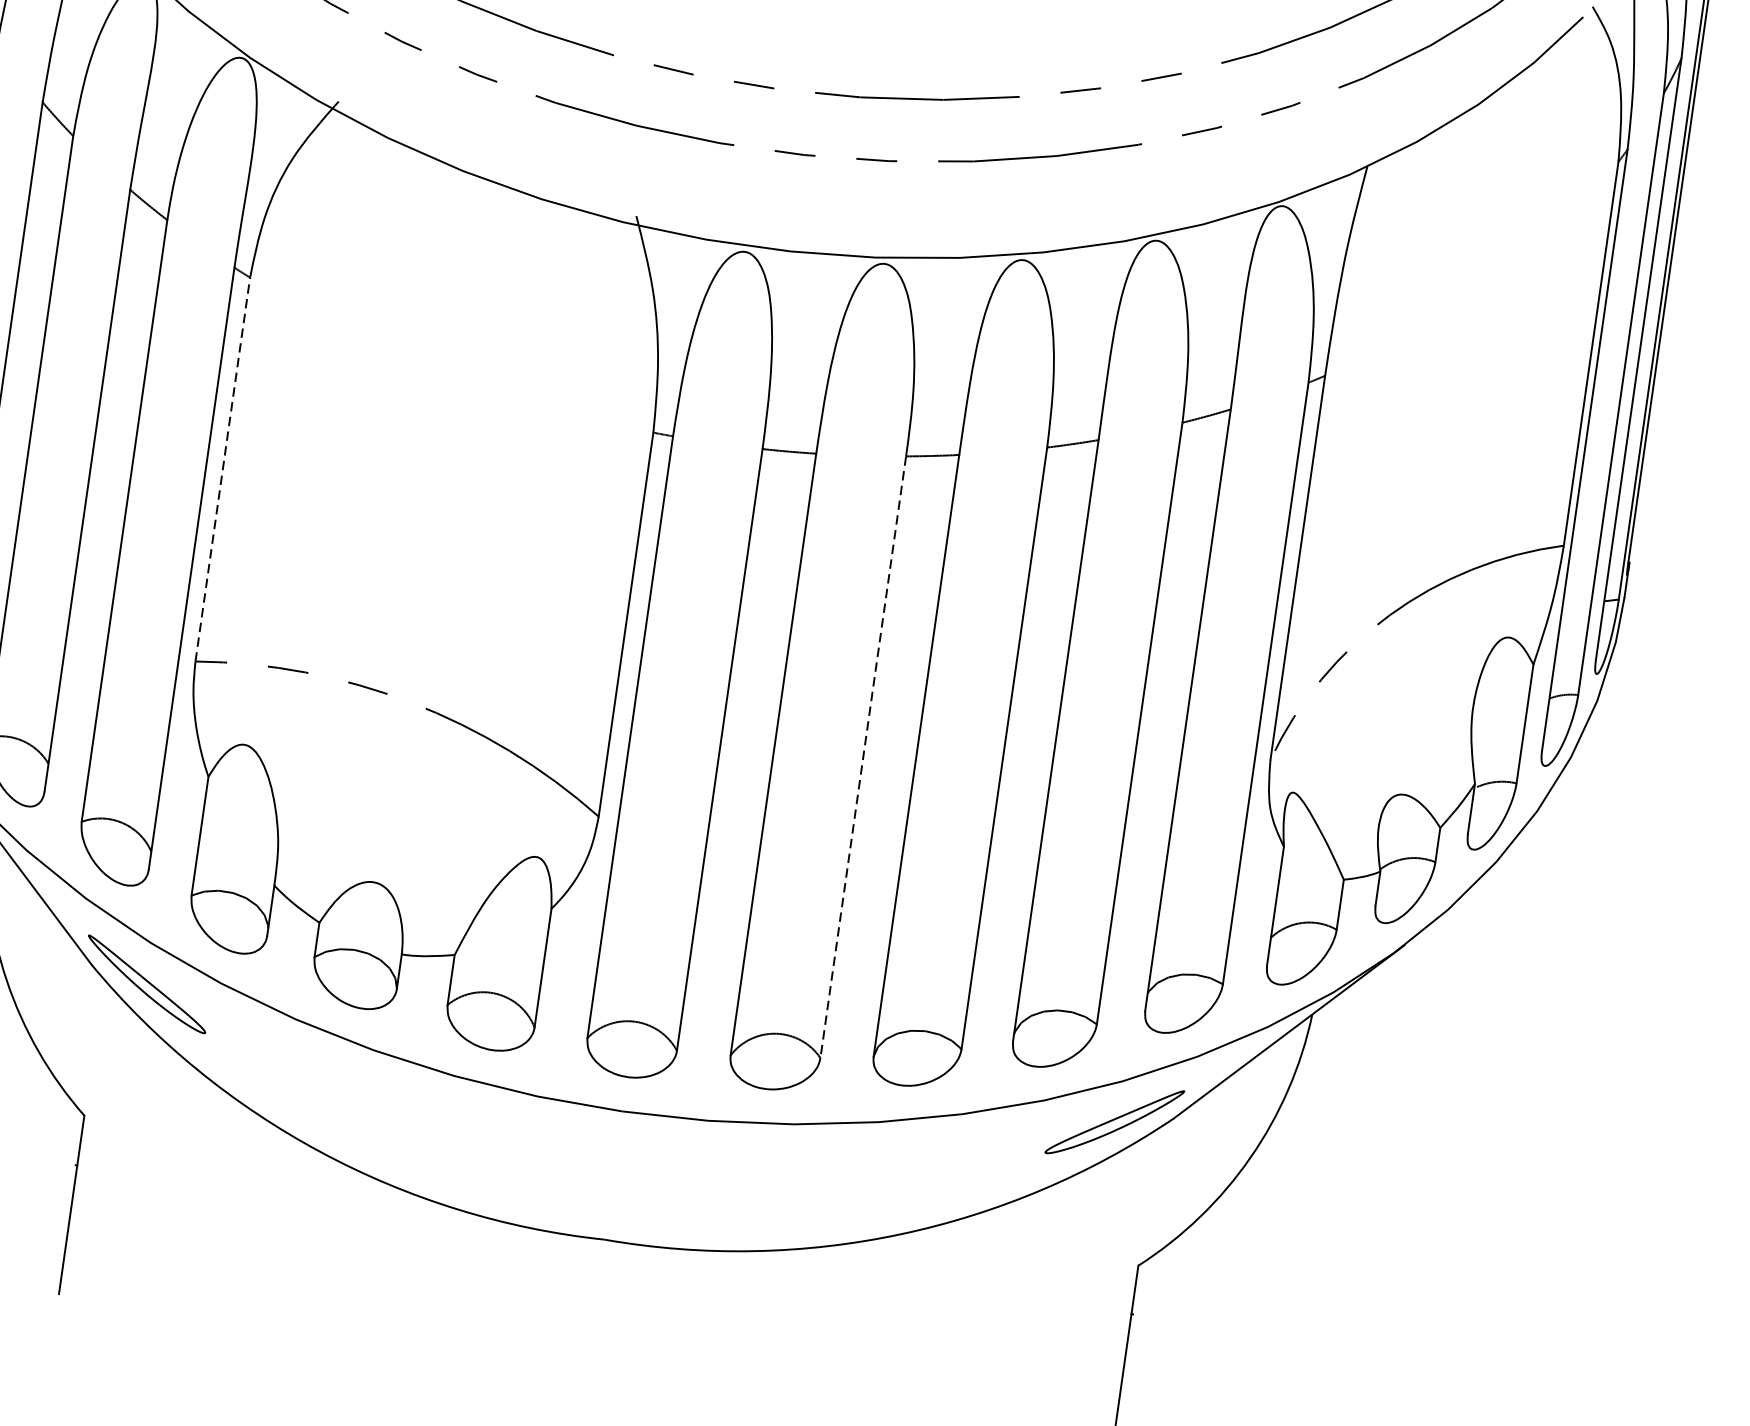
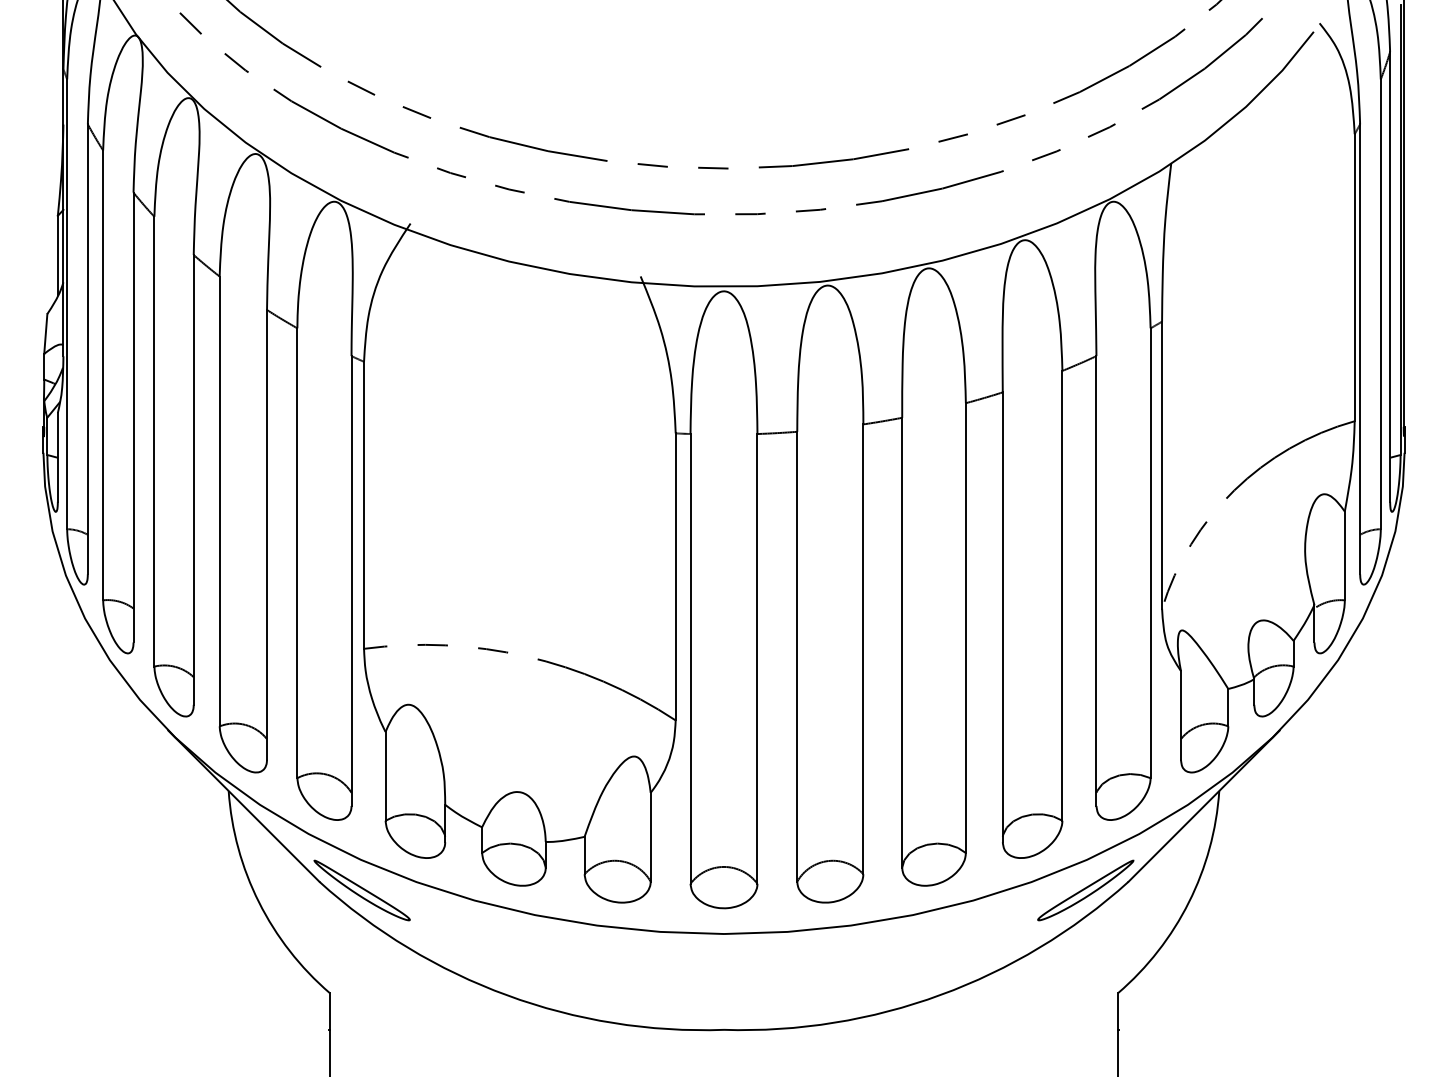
line: (223, 469) -> (364, 505), dashed -> solid
line: (863, 757) -> (863, 649), dashed -> solid

